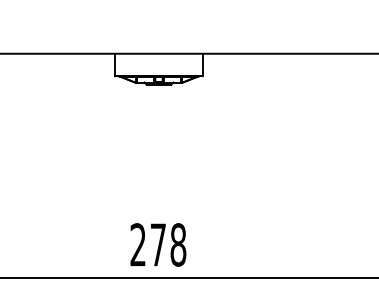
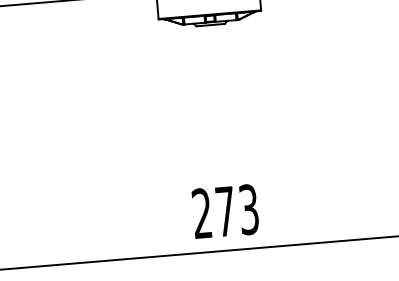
text: (178, 244) -> (249, 209), 278 -> 273

